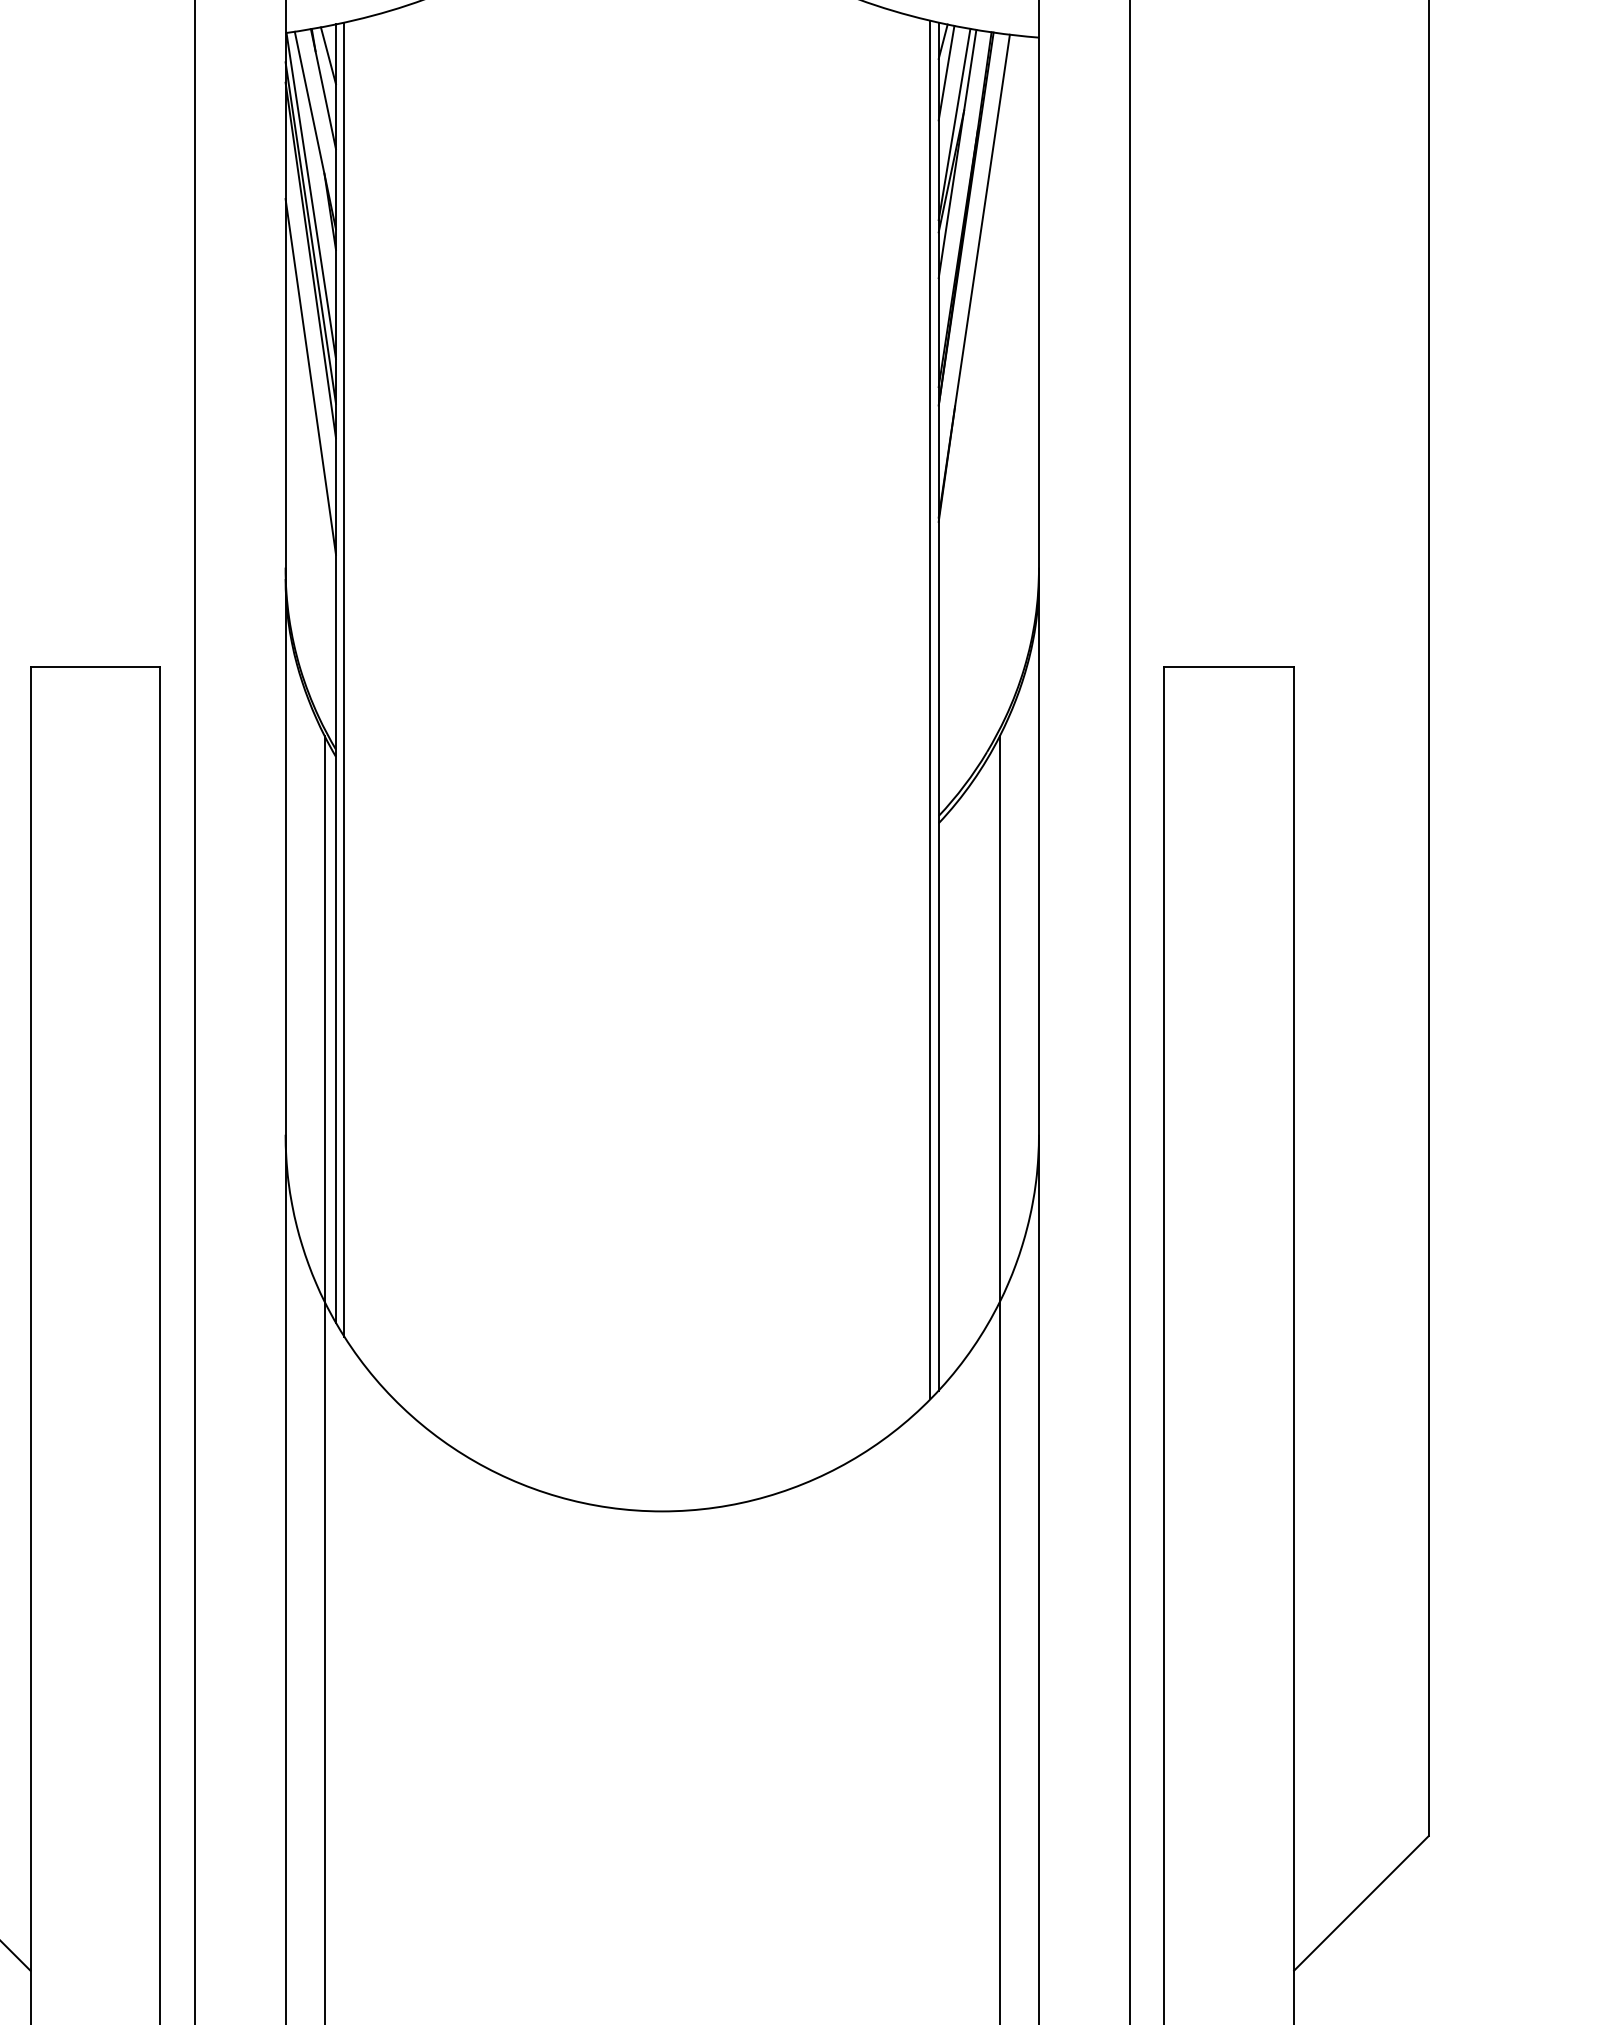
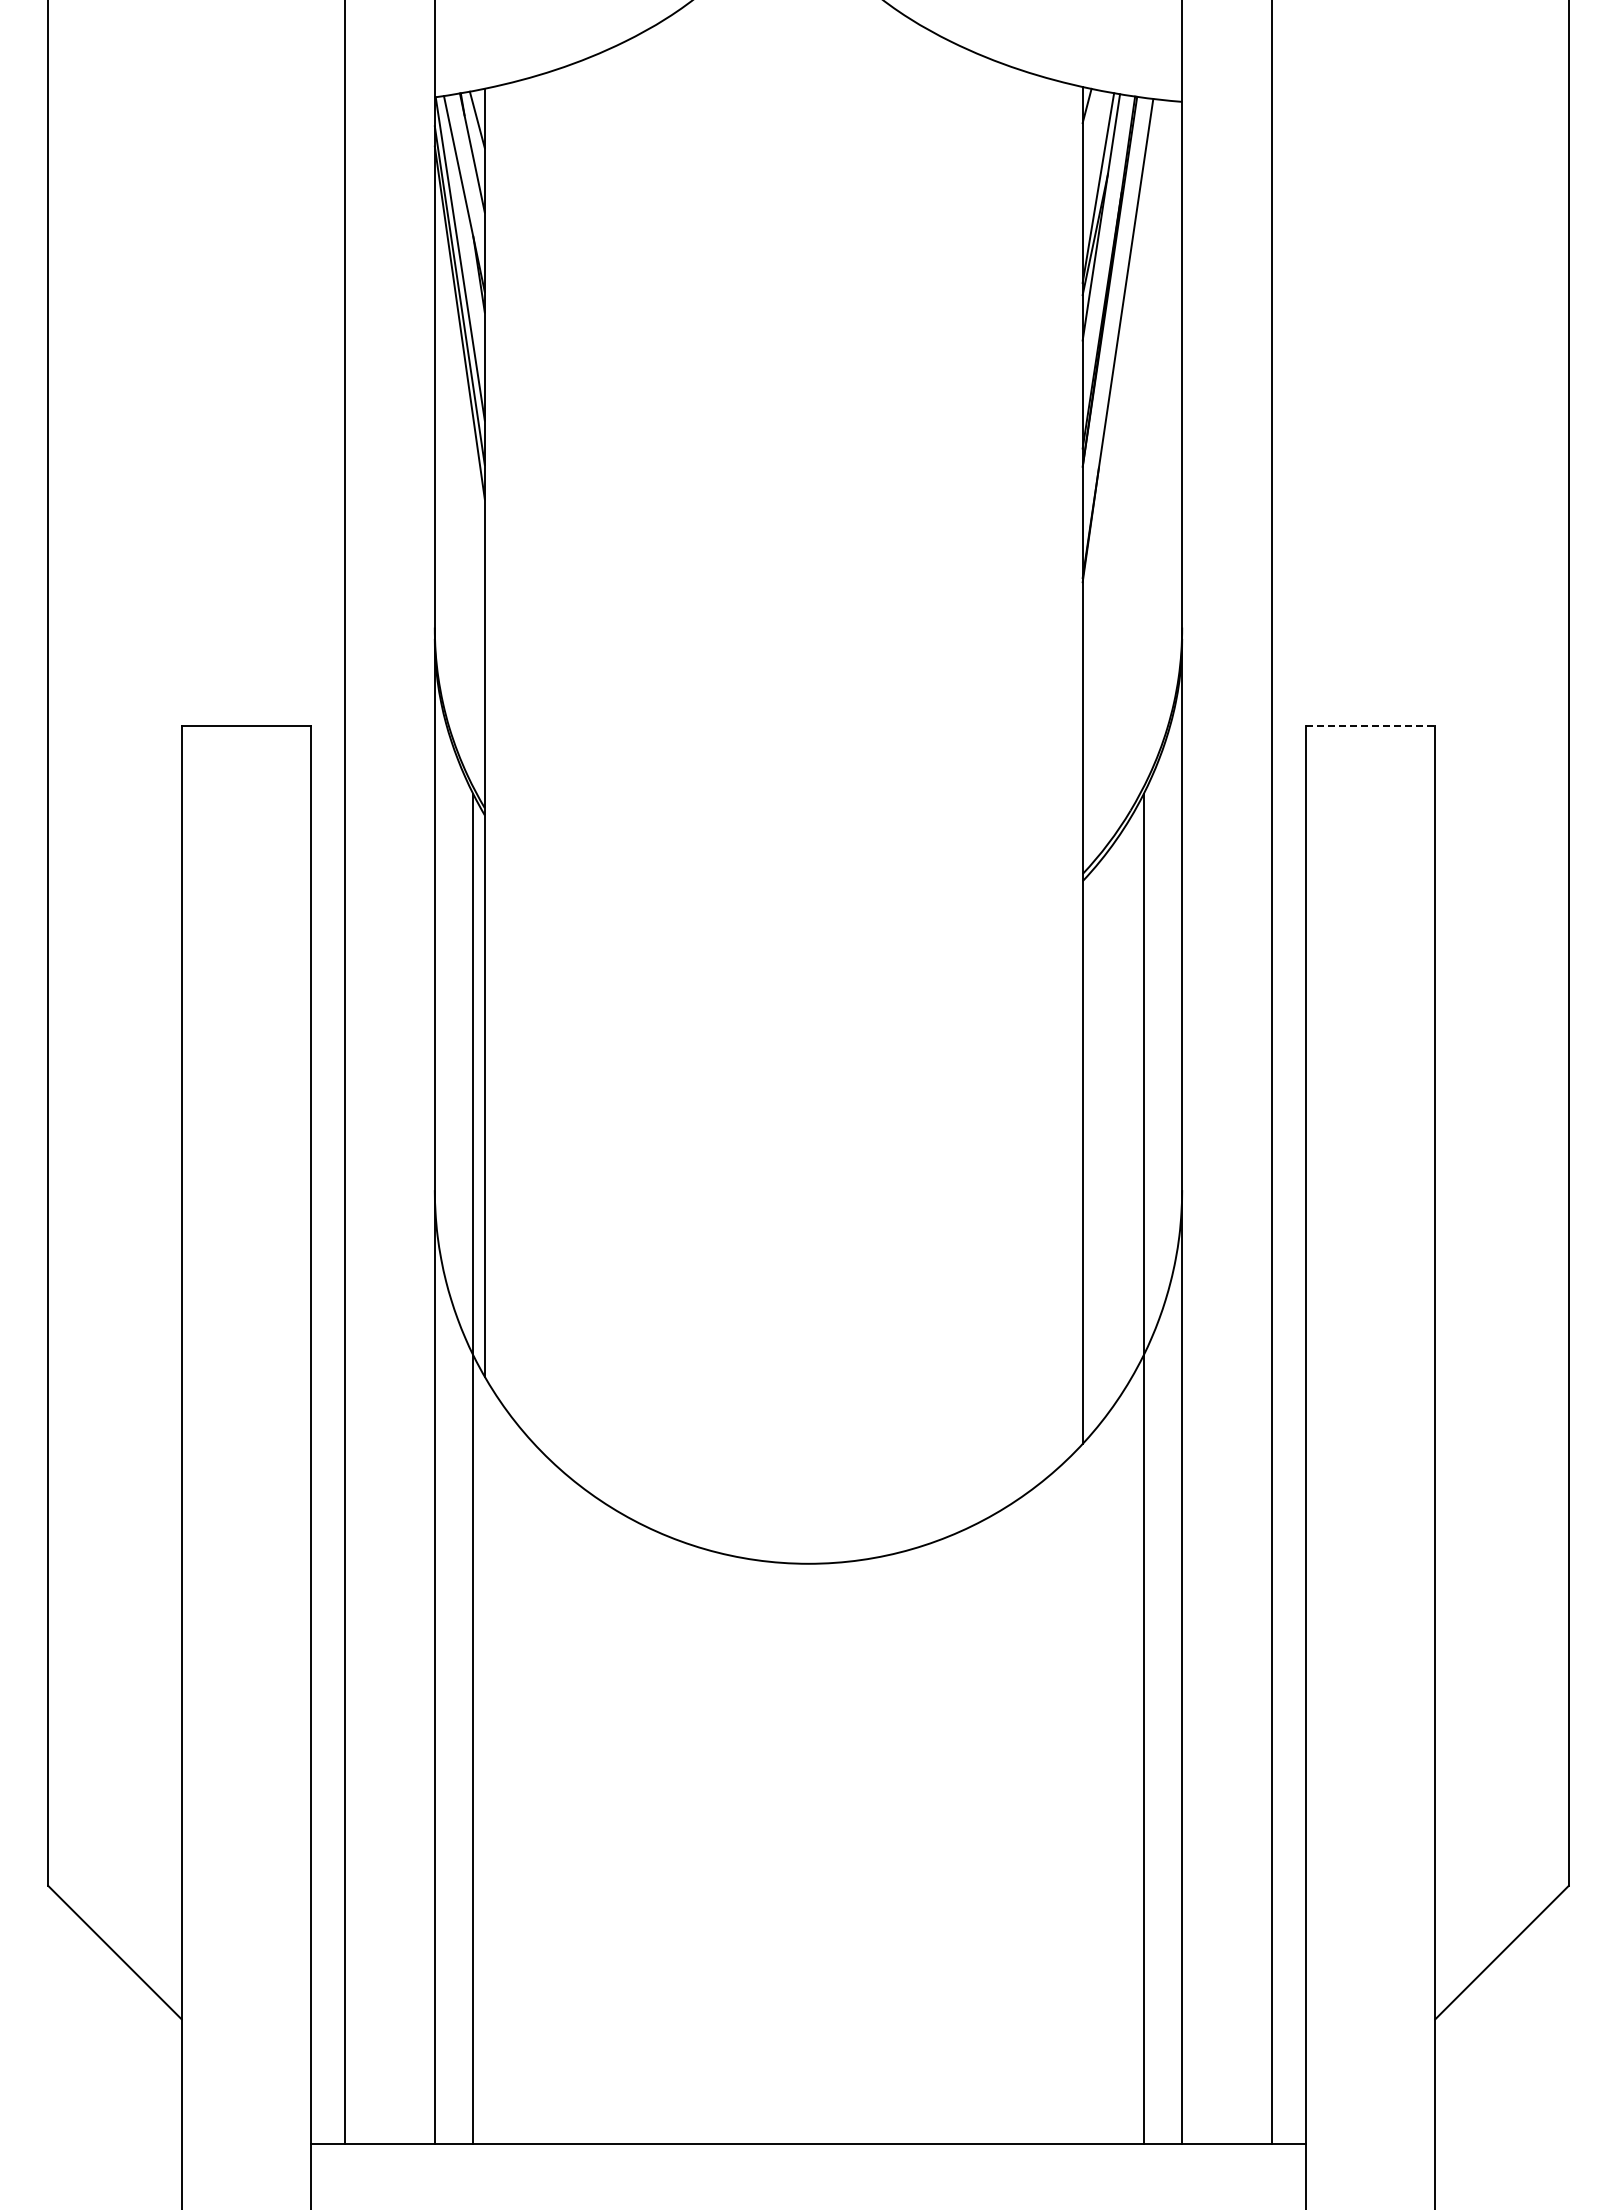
line: (946, 72) -> (1090, 136), removed
line: (310, 376) -> (459, 438), removed
line: (1229, 667) -> (1371, 726), solid -> dashed
line: (344, 679) -> (493, 738), removed
line: (930, 709) -> (1074, 768), removed

